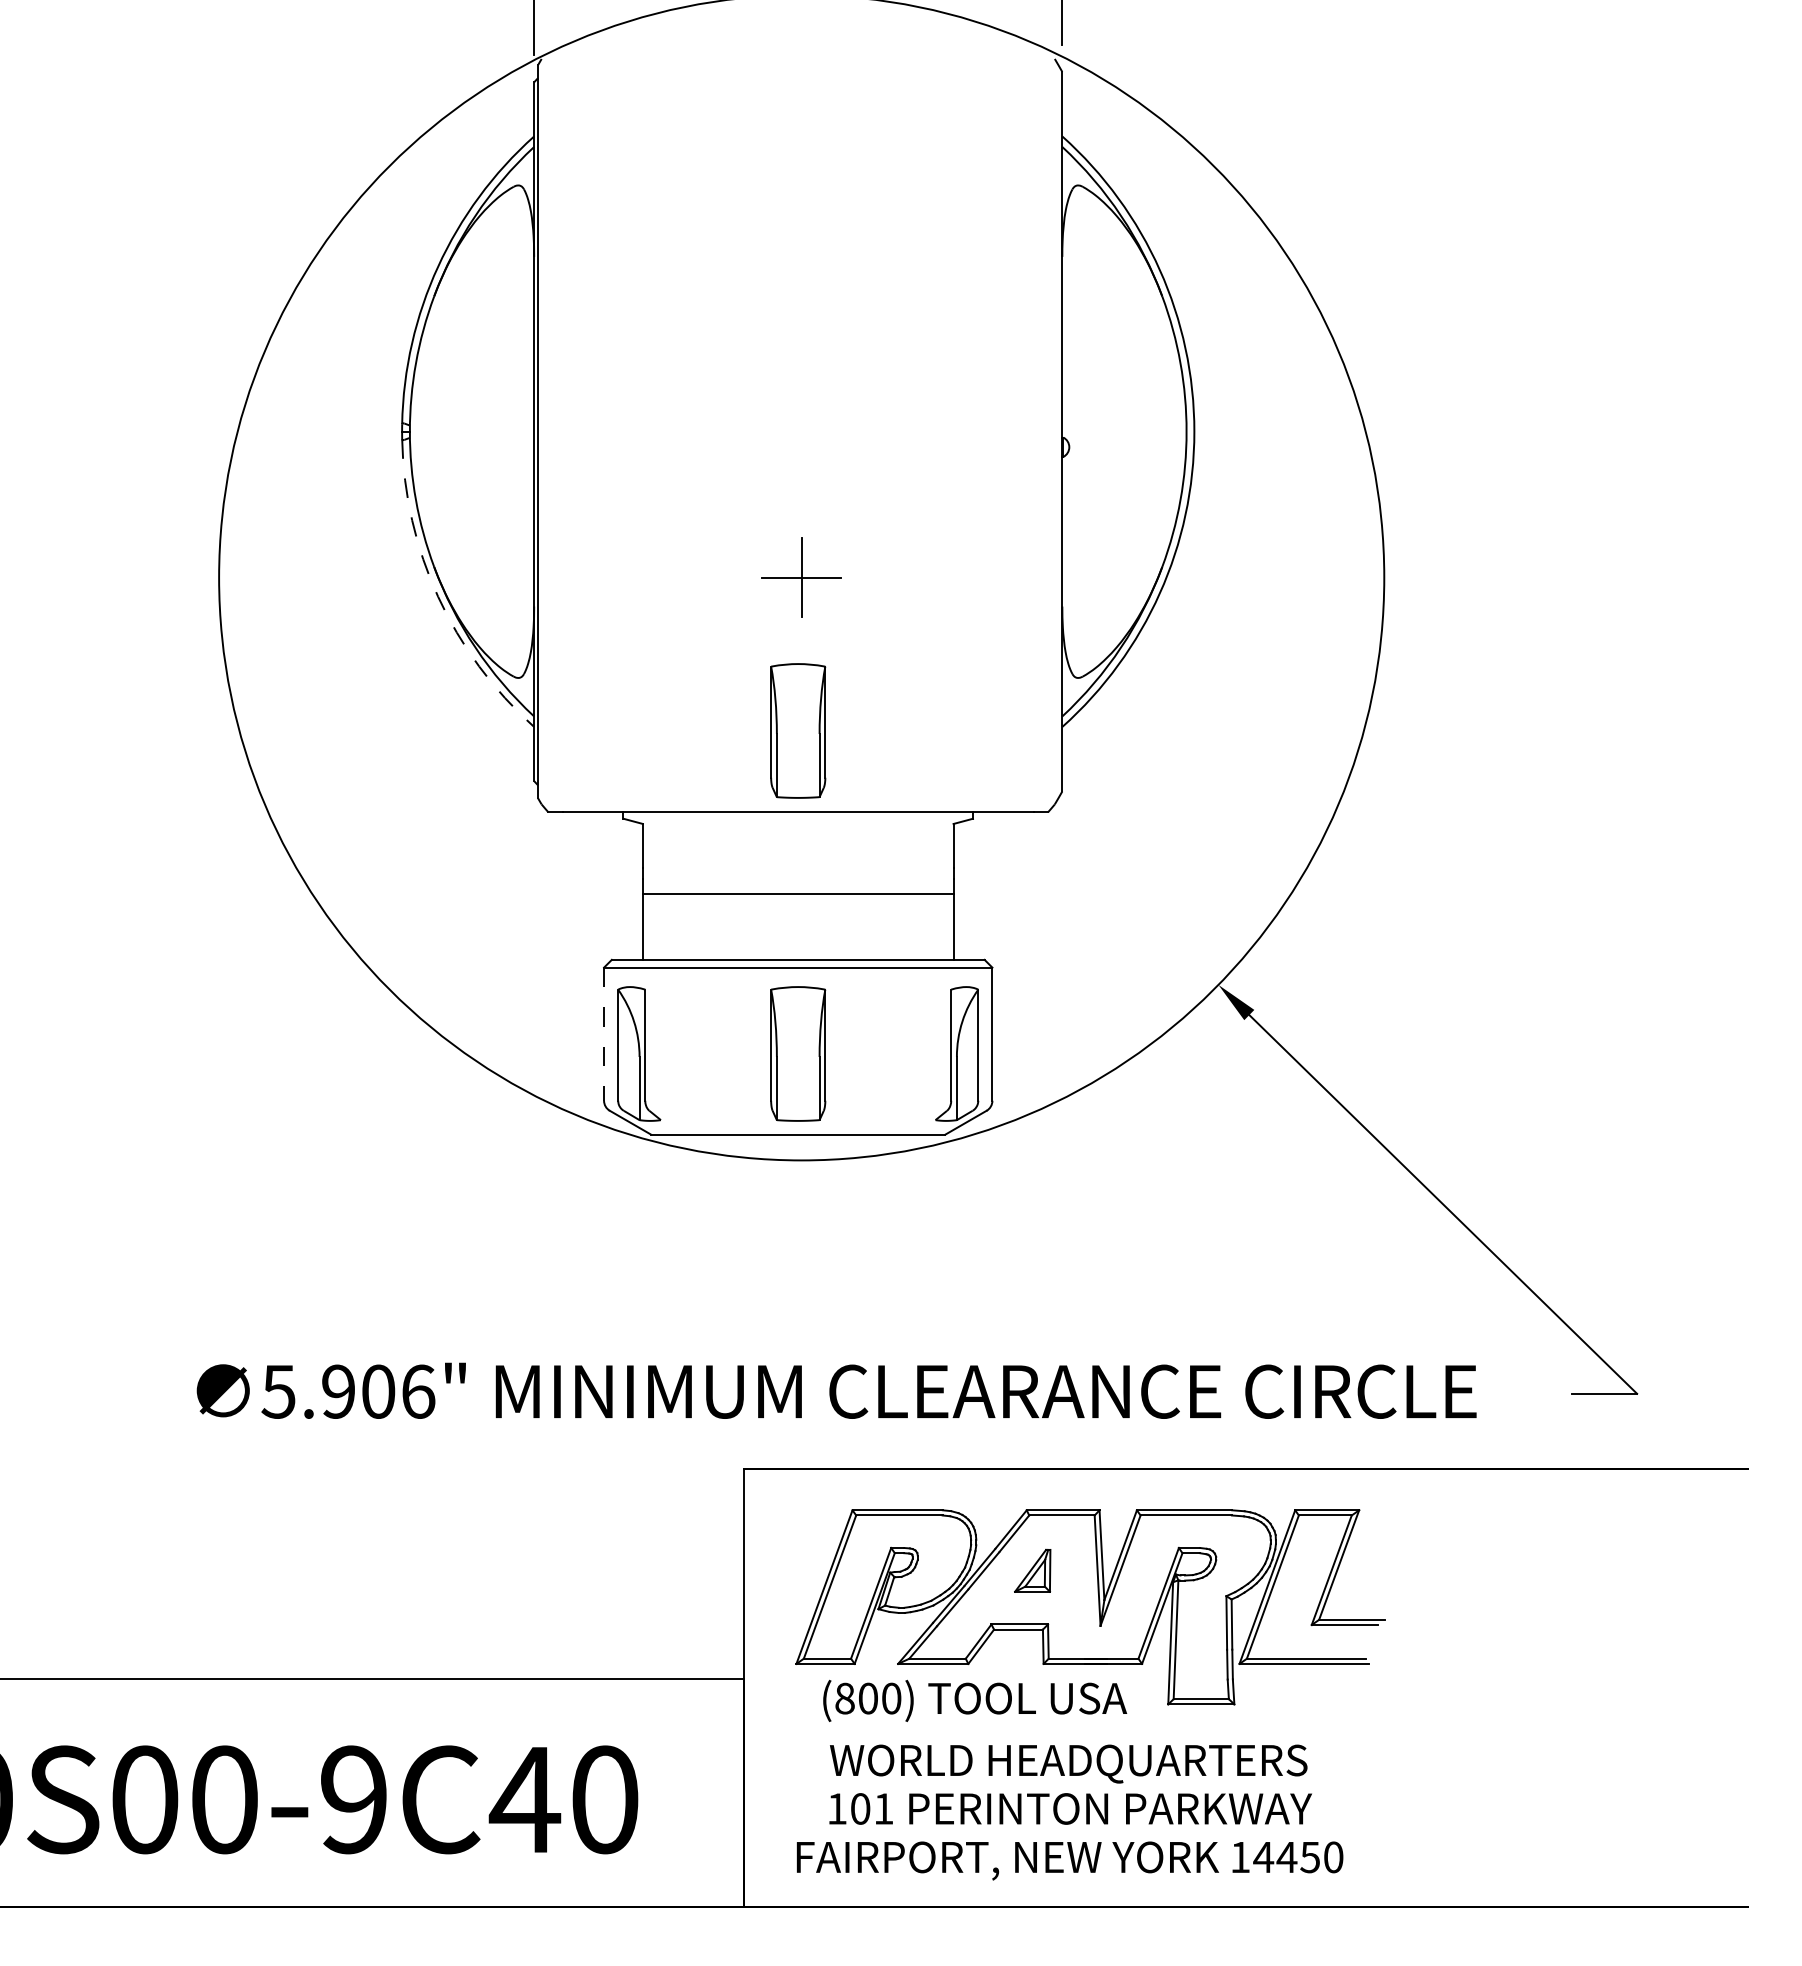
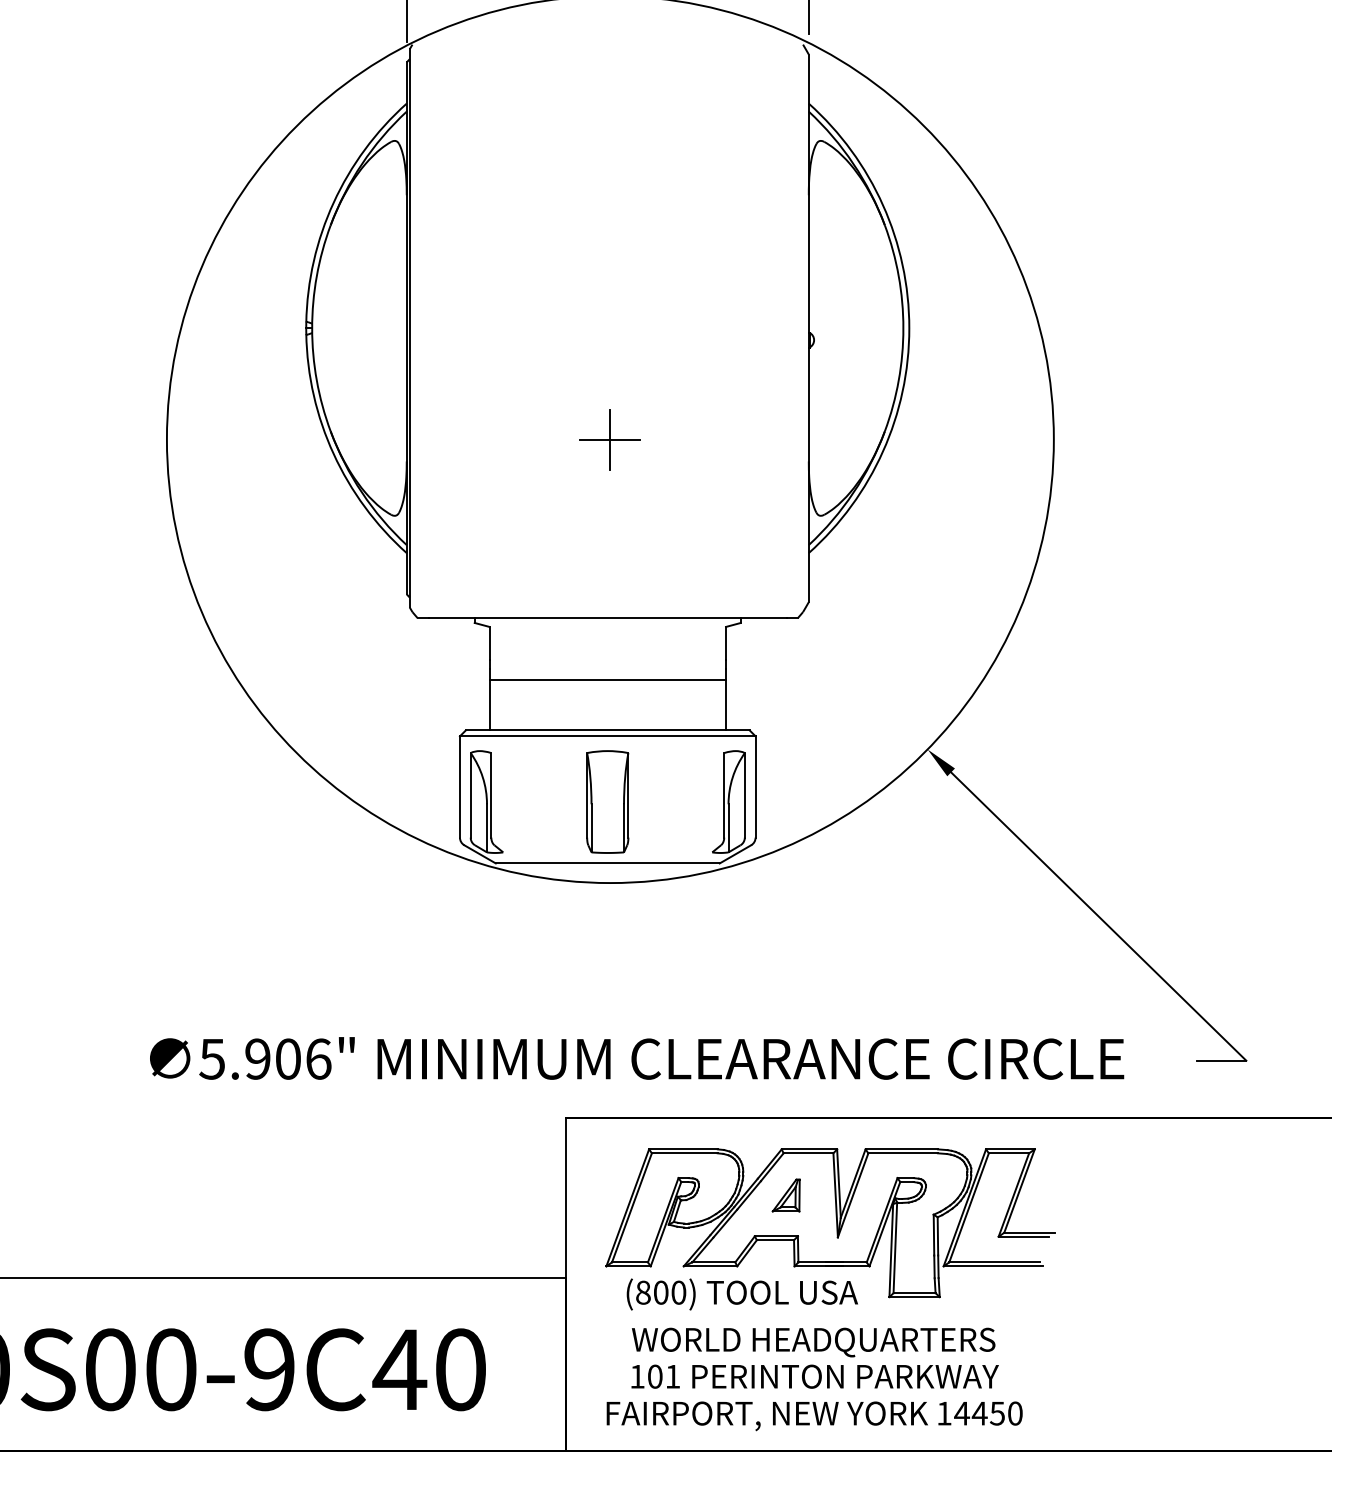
arc: (438, 596) -> (333, 453), dashed -> solid
part: (798, 730) -> (607, 555), removed
line: (604, 1034) -> (460, 787), dashed -> solid

